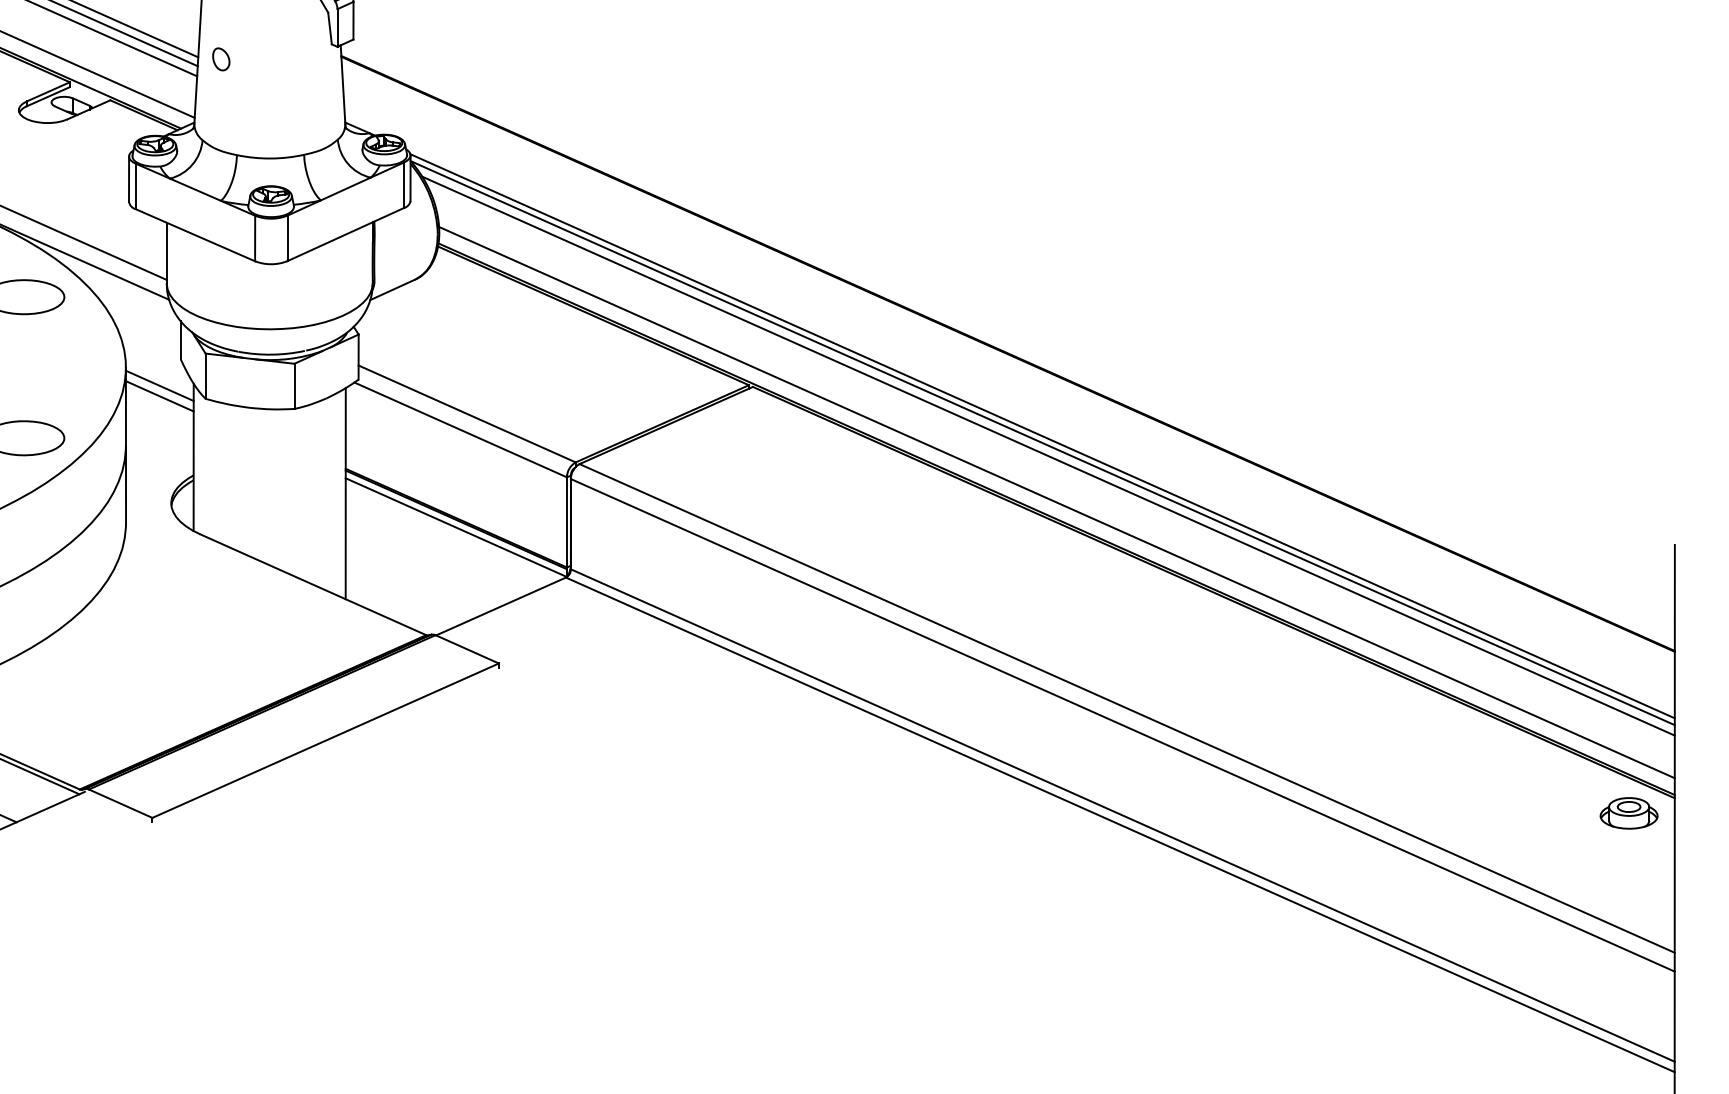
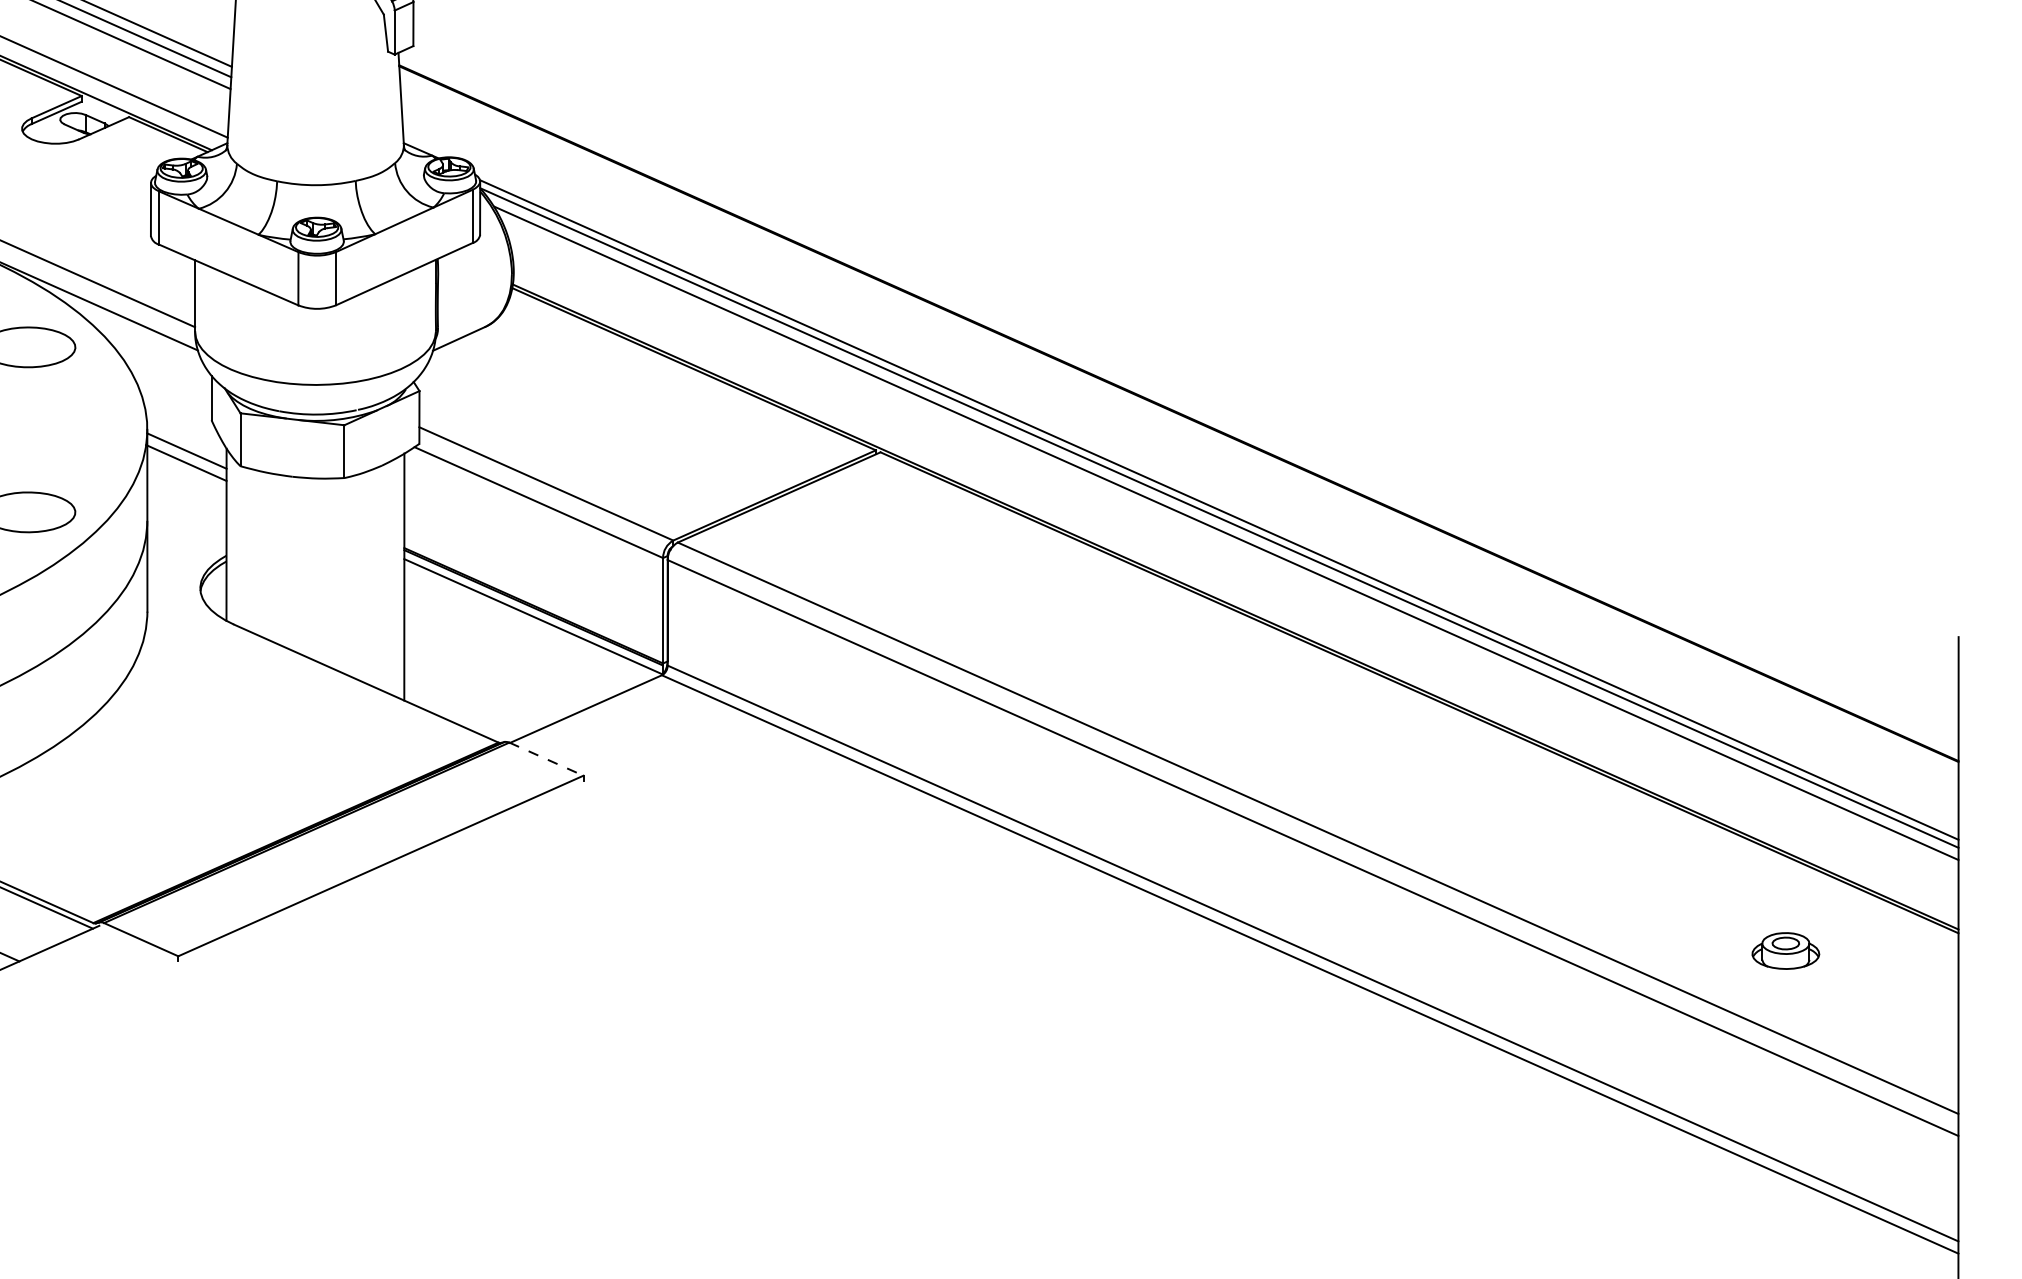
part: (221, 59) -> (259, 69), removed
line: (1056, 502) -> (1235, 587), removed
line: (467, 649) -> (546, 759), solid -> dashed
part: (1628, 813) -> (1785, 951), moved

